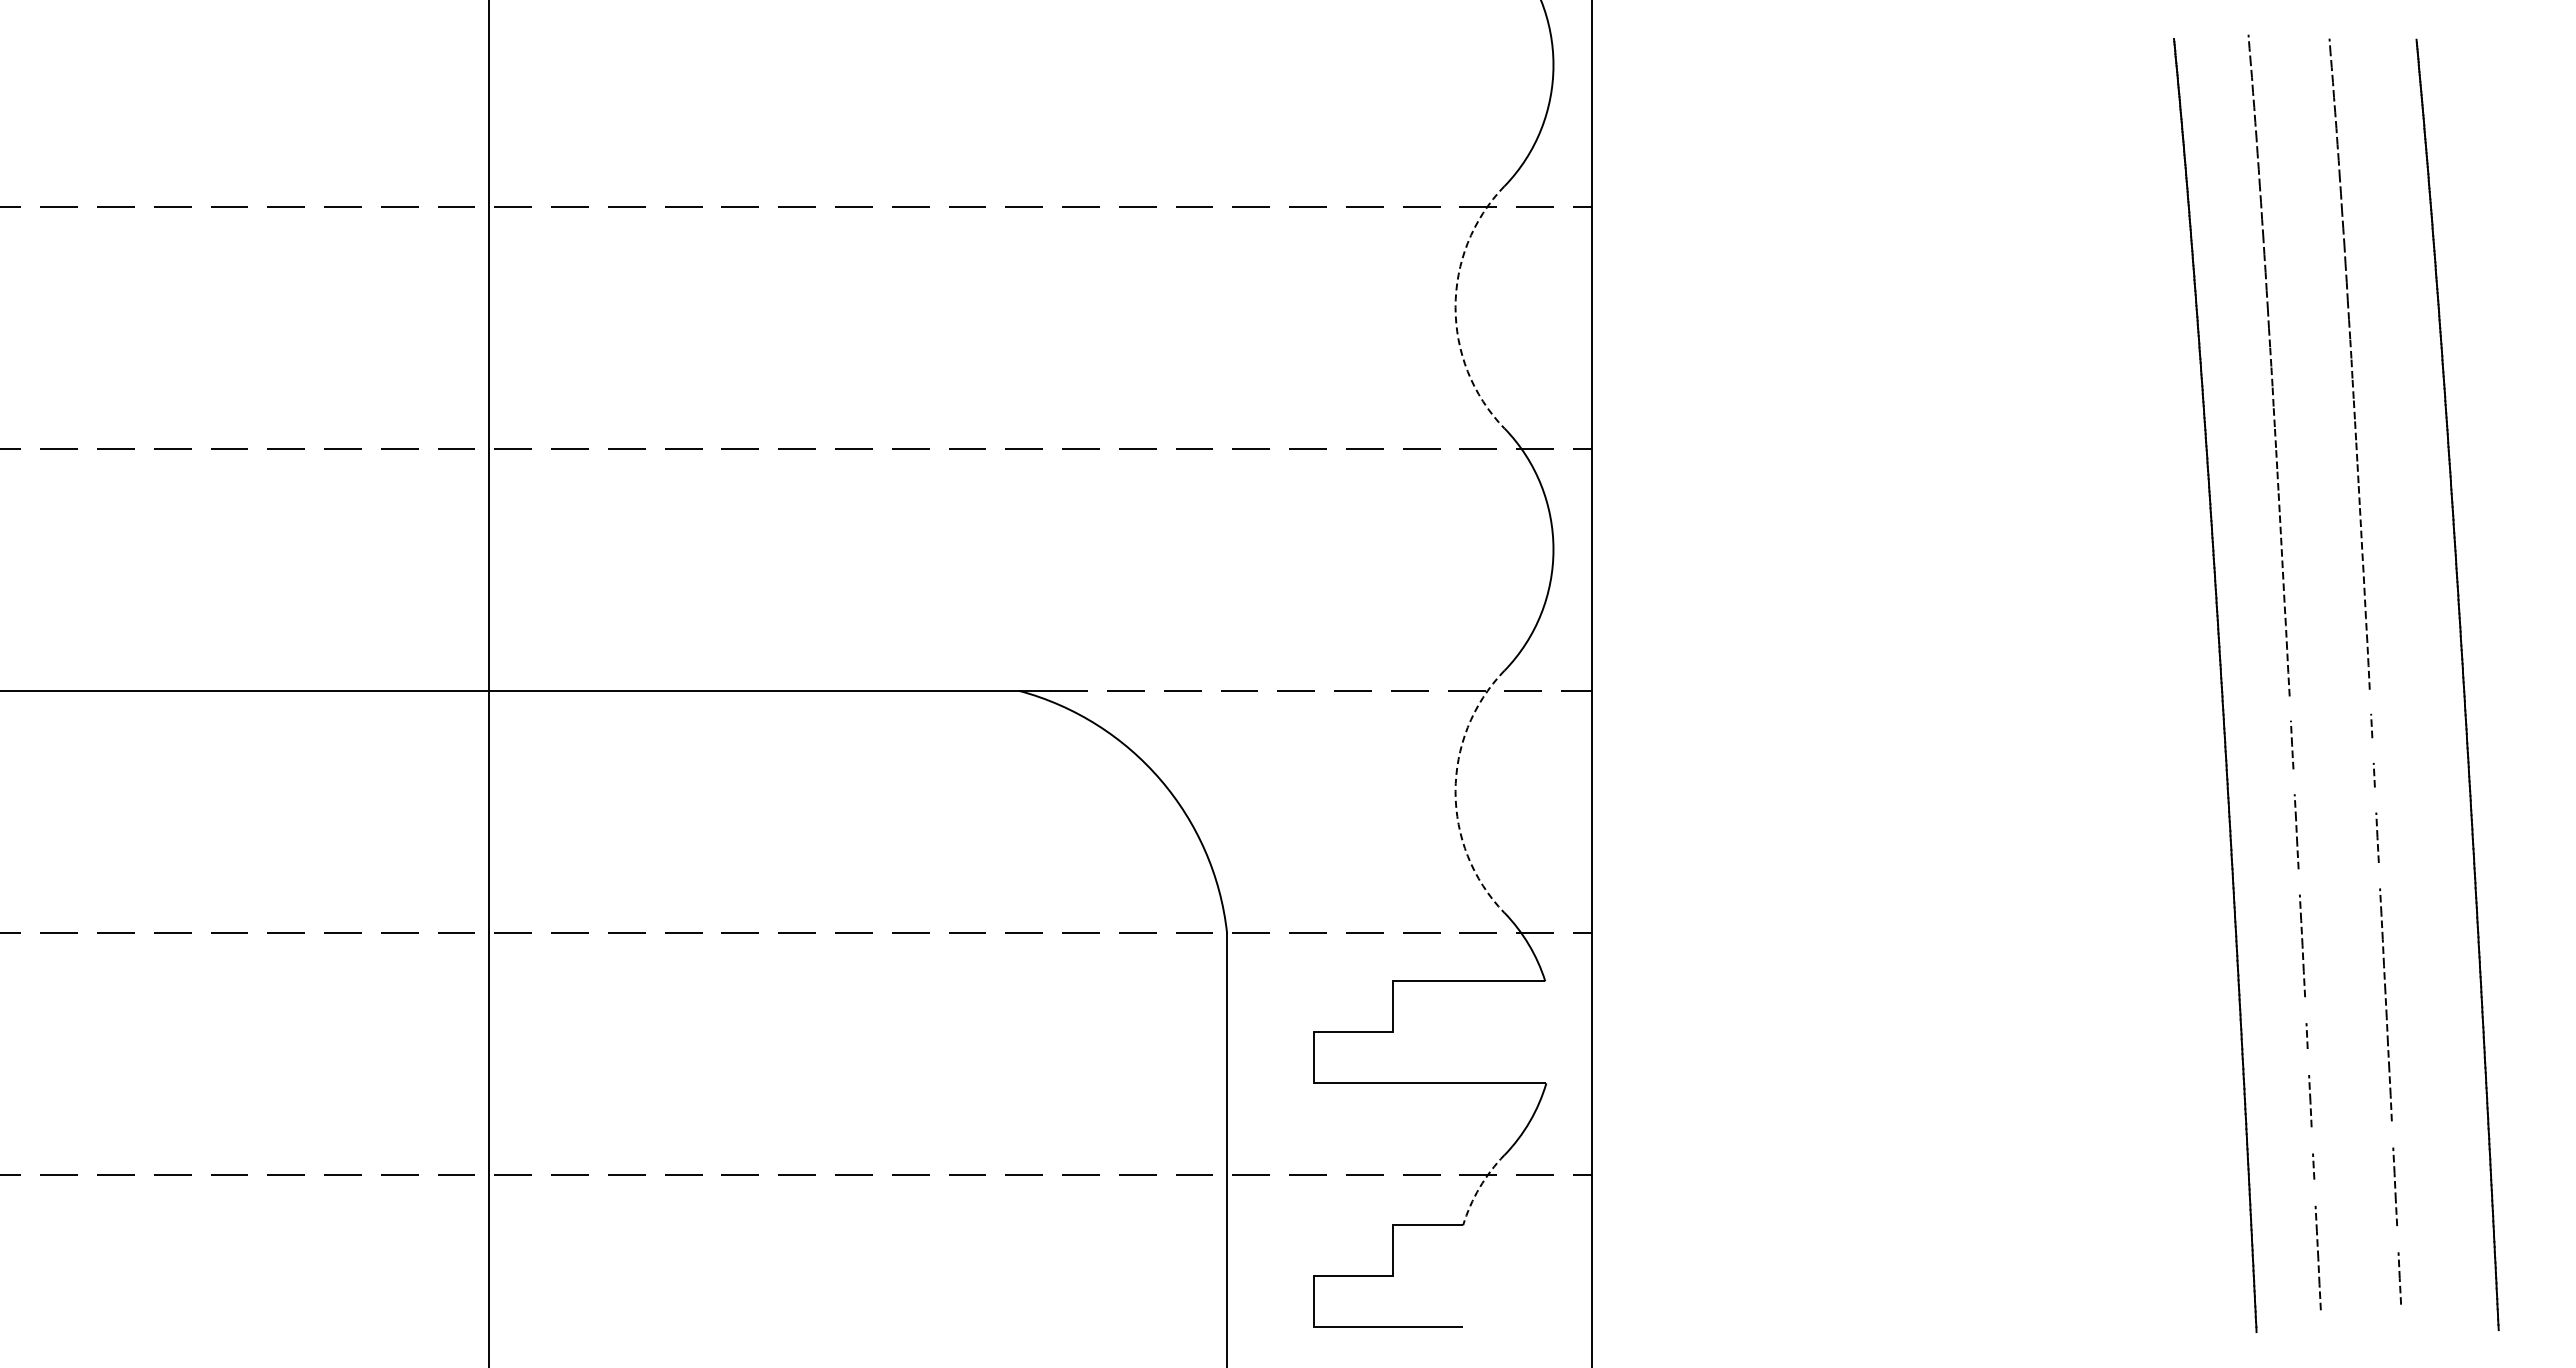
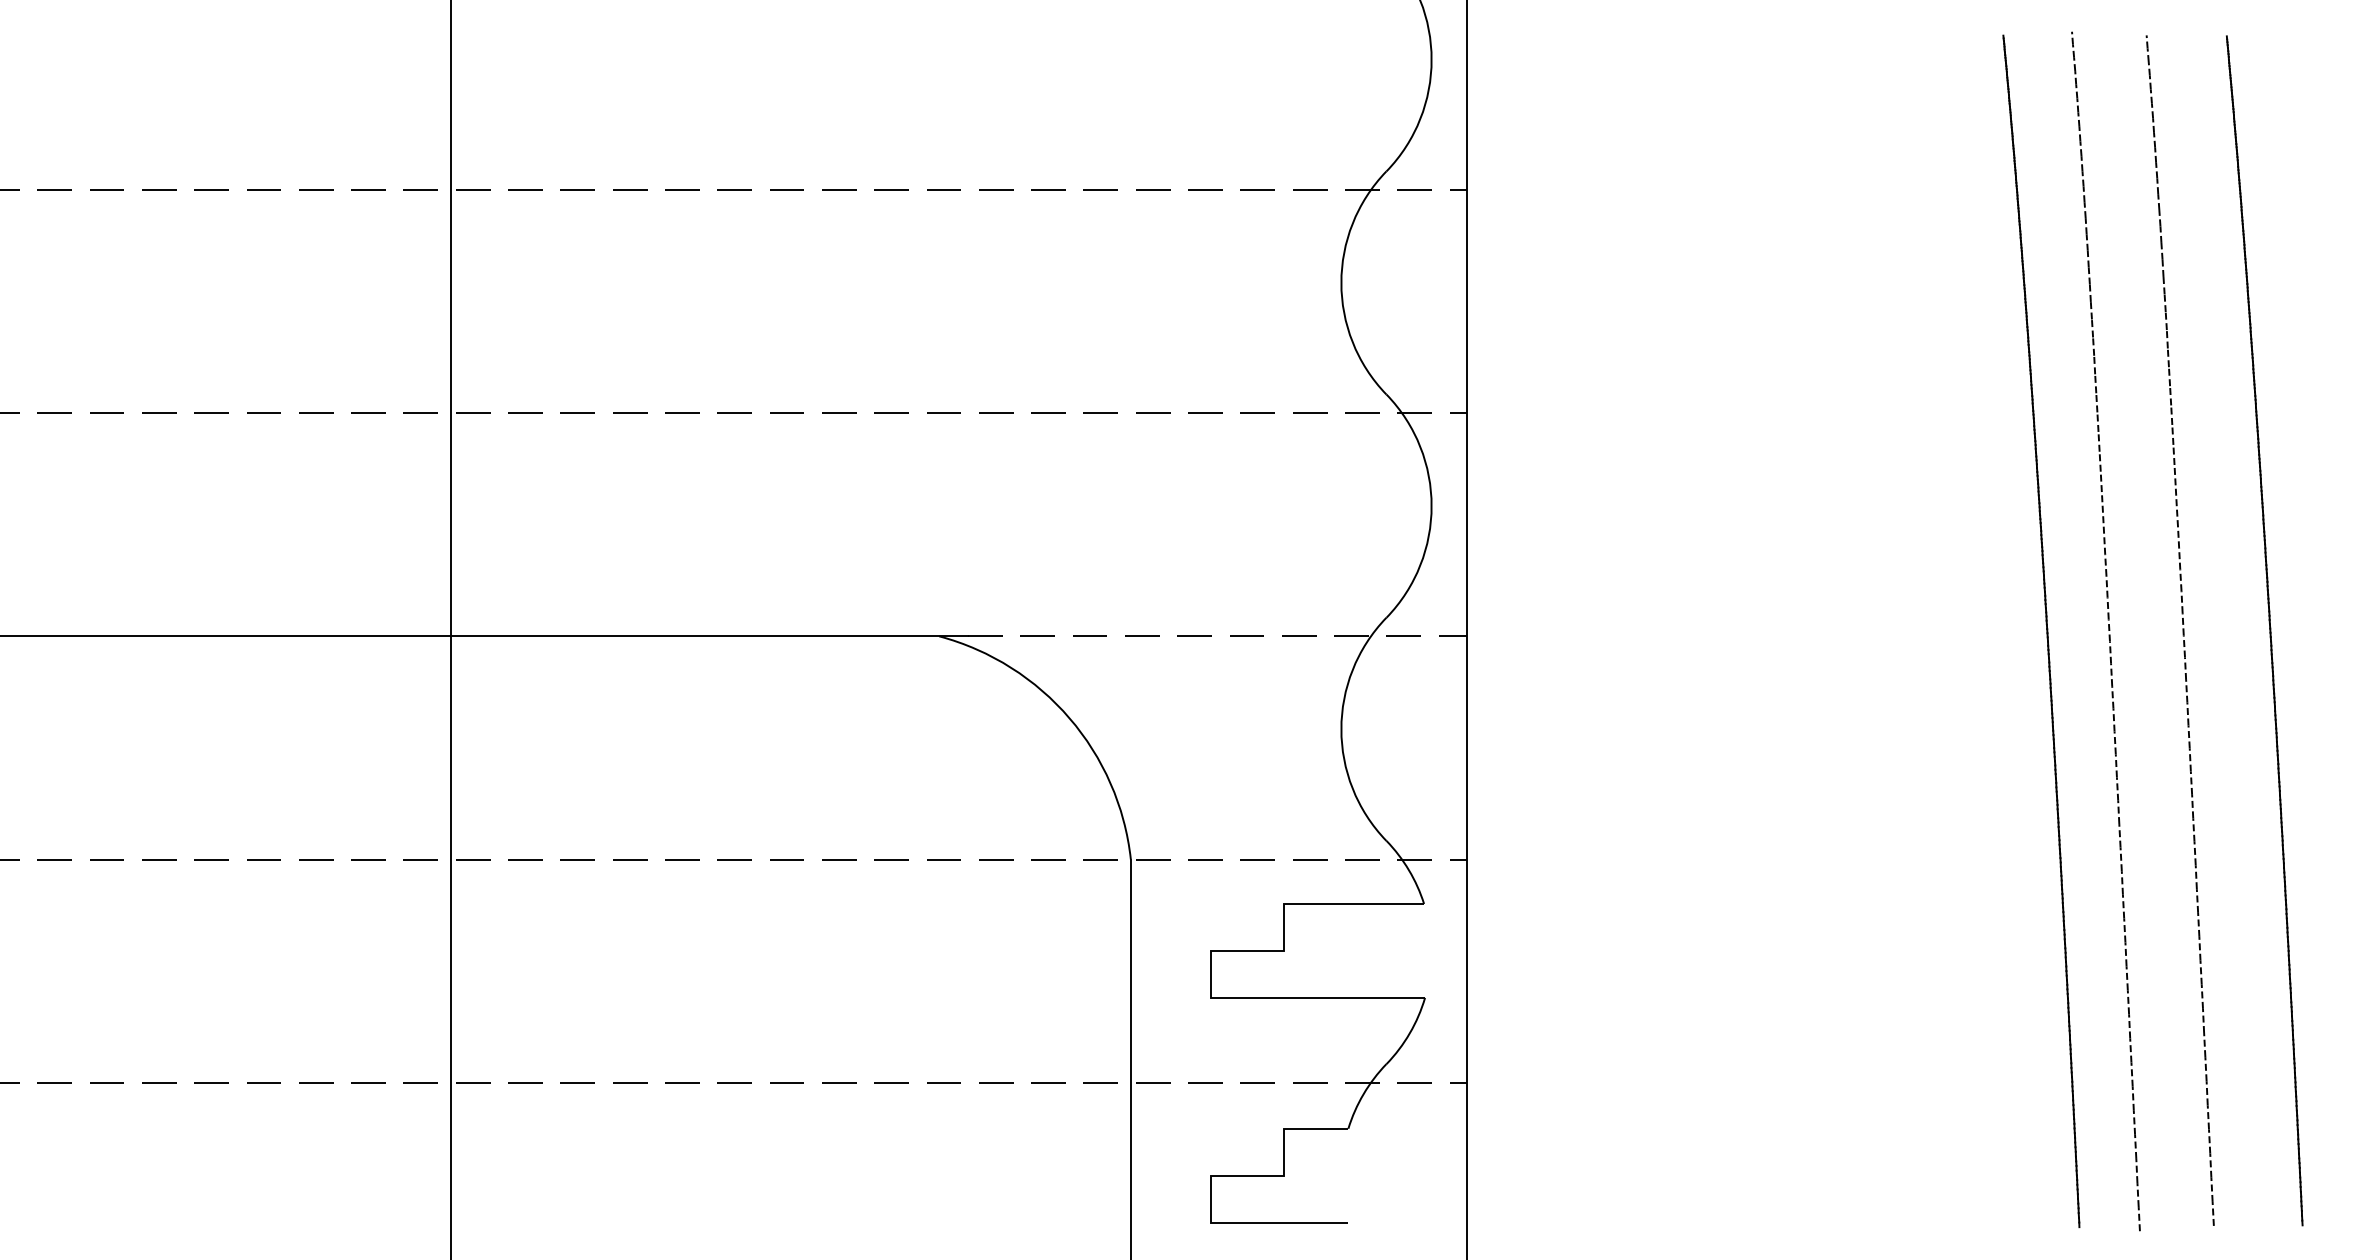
arc: (1455, 307) -> (1341, 283), dashed -> solid
line: (2370, 701) -> (2184, 646), added
line: (2289, 708) -> (2109, 652), added
line: (2372, 750) -> (2186, 691), added
line: (2293, 781) -> (2113, 719), added
arc: (1455, 791) -> (1341, 729), dashed -> solid
line: (2375, 799) -> (2189, 736), added
line: (2379, 875) -> (2192, 806), added
line: (2298, 881) -> (2118, 811), added
line: (2305, 1010) -> (2124, 930), added
line: (2308, 1062) -> (2127, 978), added
line: (2392, 1134) -> (2204, 1045), added
line: (2312, 1140) -> (2130, 1050), added
arc: (1479, 1187) -> (1363, 1093), dashed -> solid
line: (2314, 1192) -> (2132, 1098), added
line: (2397, 1239) -> (2209, 1141), added
line: (2401, 1317) -> (2212, 1213), added
line: (2321, 1323) -> (2139, 1219), added

